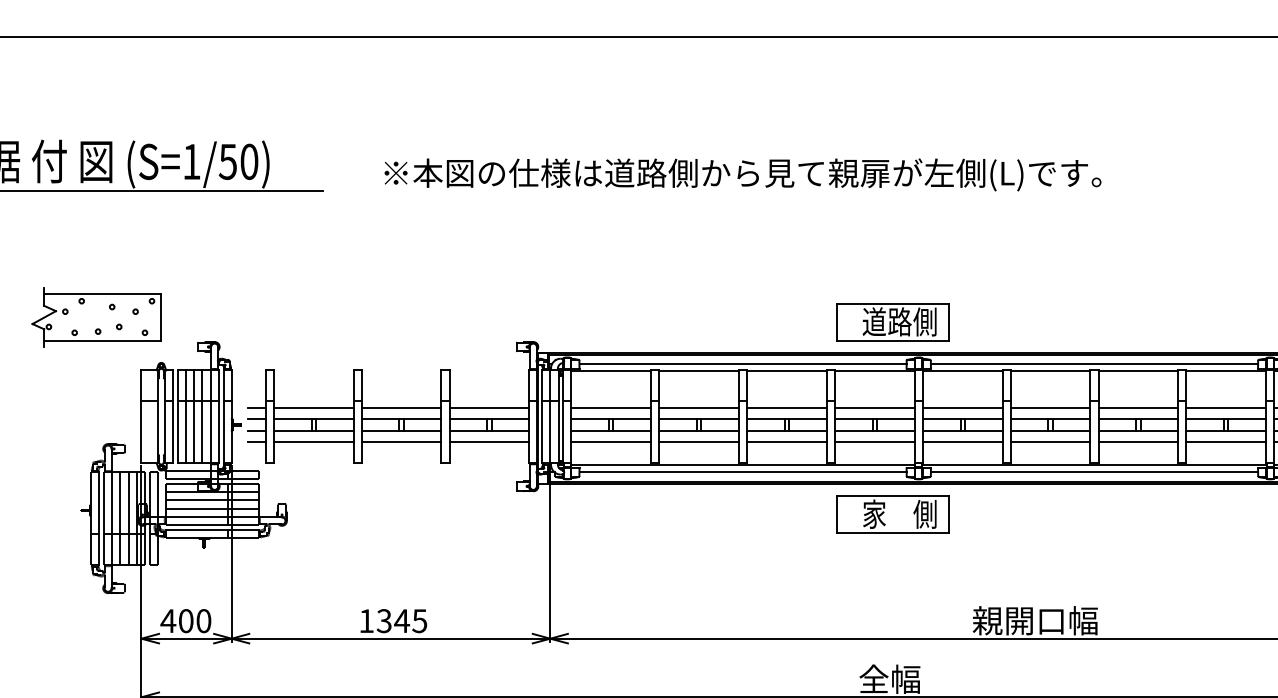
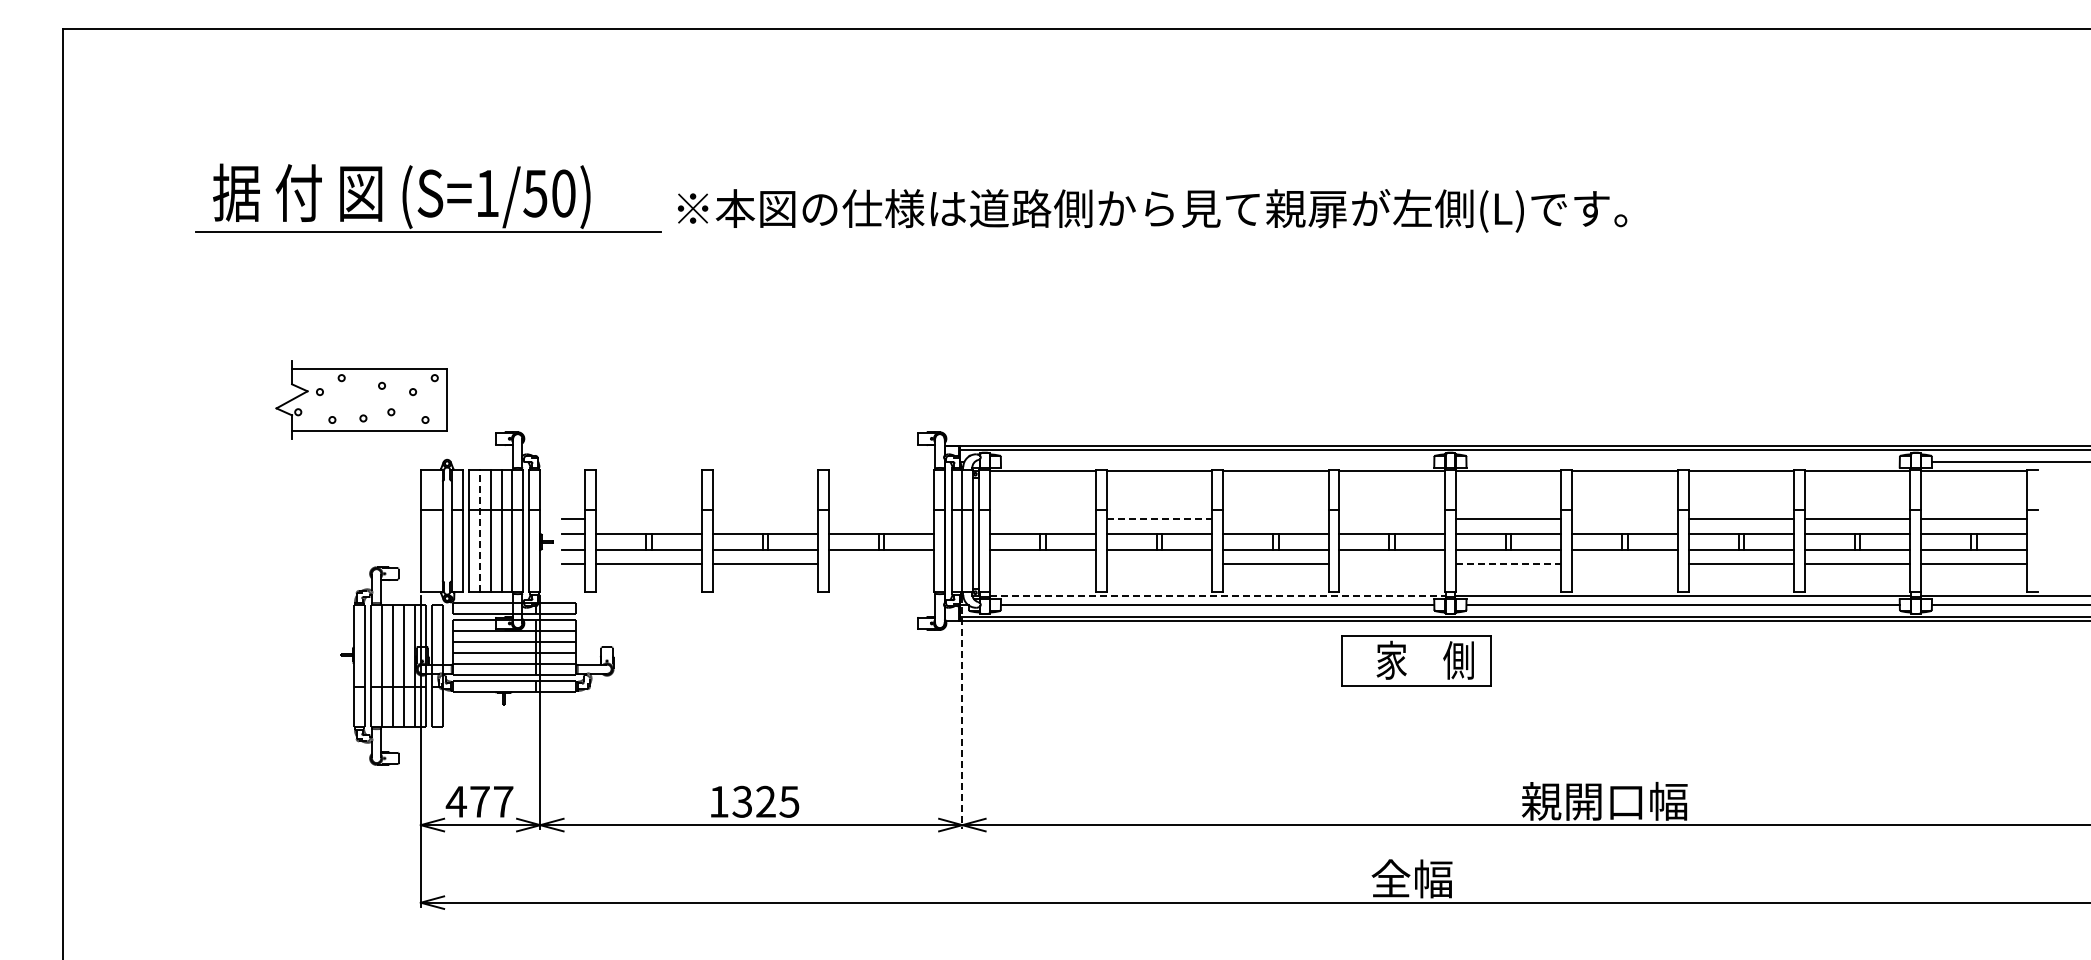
text: (742, 174) -> (1152, 210), moved
part: (893, 321) -> (1416, 405), removed
line: (742, 364) -> (1217, 461), removed
line: (1094, 364) -> (1682, 461), removed
line: (313, 407) -> (648, 519), removed
line: (401, 407) -> (765, 519), removed
line: (489, 407) -> (881, 519), removed
line: (610, 407) -> (1042, 519), removed
line: (699, 407) -> (1159, 519), solid -> dashed
line: (786, 407) -> (1275, 519), removed
line: (874, 407) -> (1391, 519), removed
line: (1050, 407) -> (1624, 519), removed
line: (185, 416) -> (479, 530), solid -> dashed
line: (489, 441) -> (881, 564), removed
line: (610, 441) -> (1042, 564), removed
line: (699, 441) -> (1159, 564), removed
line: (874, 441) -> (1391, 564), removed
line: (962, 441) -> (1508, 564), solid -> dashed
line: (1050, 441) -> (1624, 564), removed
line: (743, 465) -> (1218, 595), solid -> dashed
line: (550, 554) -> (962, 713), solid -> dashed
text: (194, 620) -> (491, 801), 400 -> 477
text: (401, 620) -> (765, 801), 1345 -> 1325

